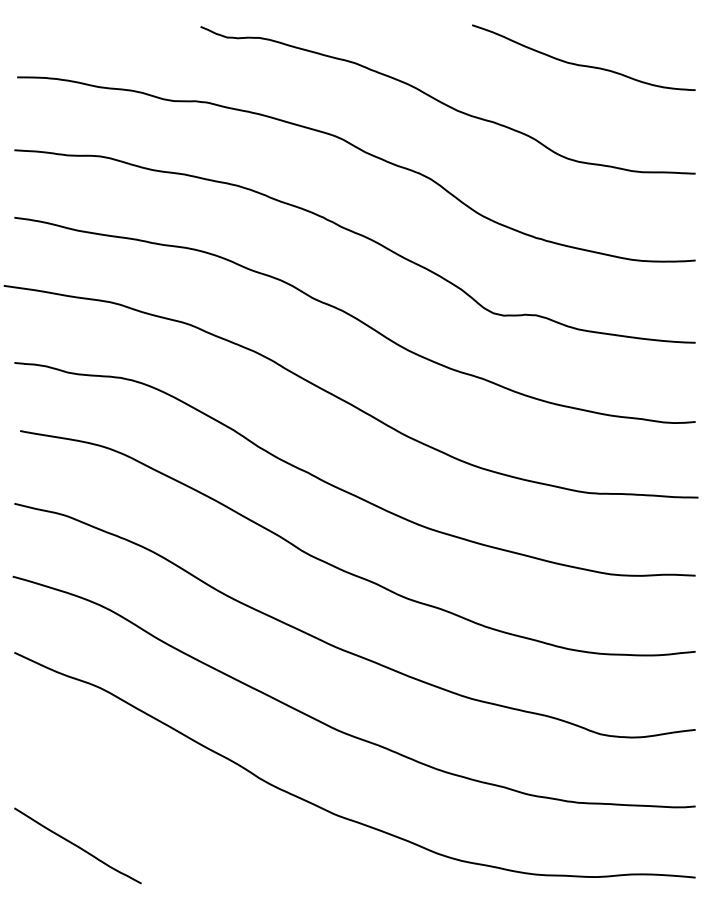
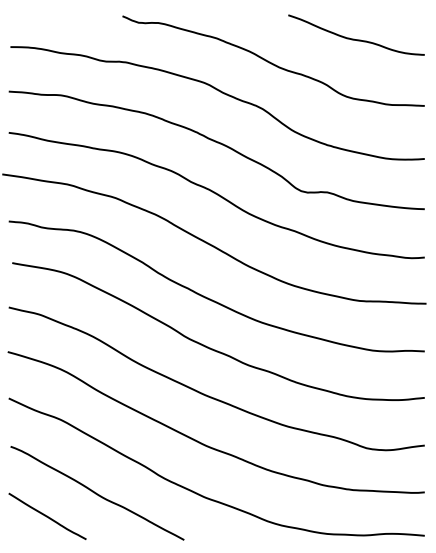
curve: (159, 808) -> (97, 493), added

